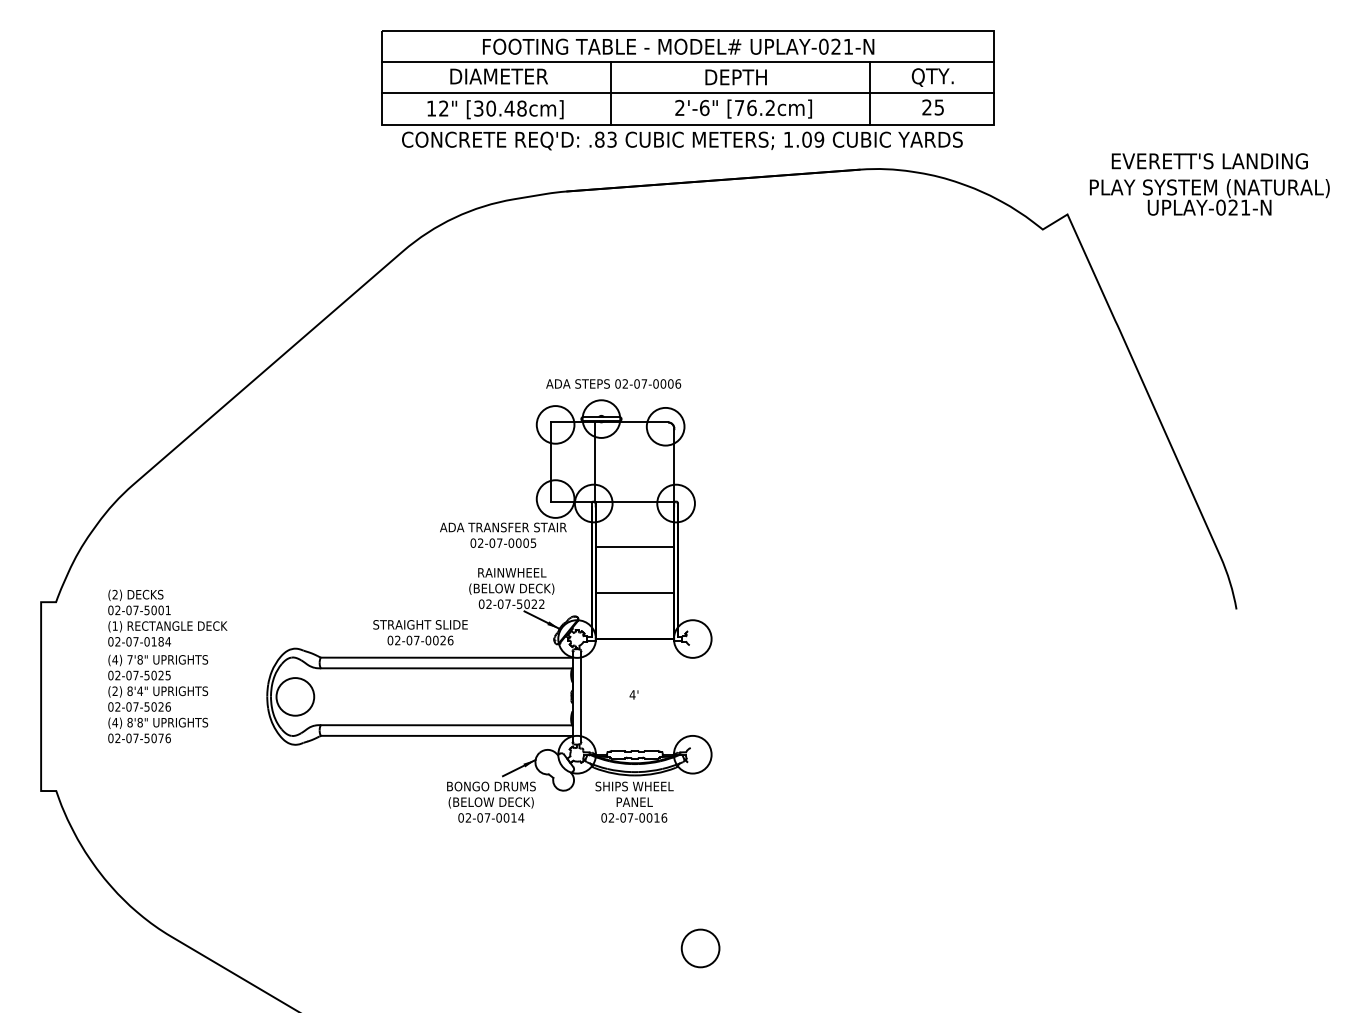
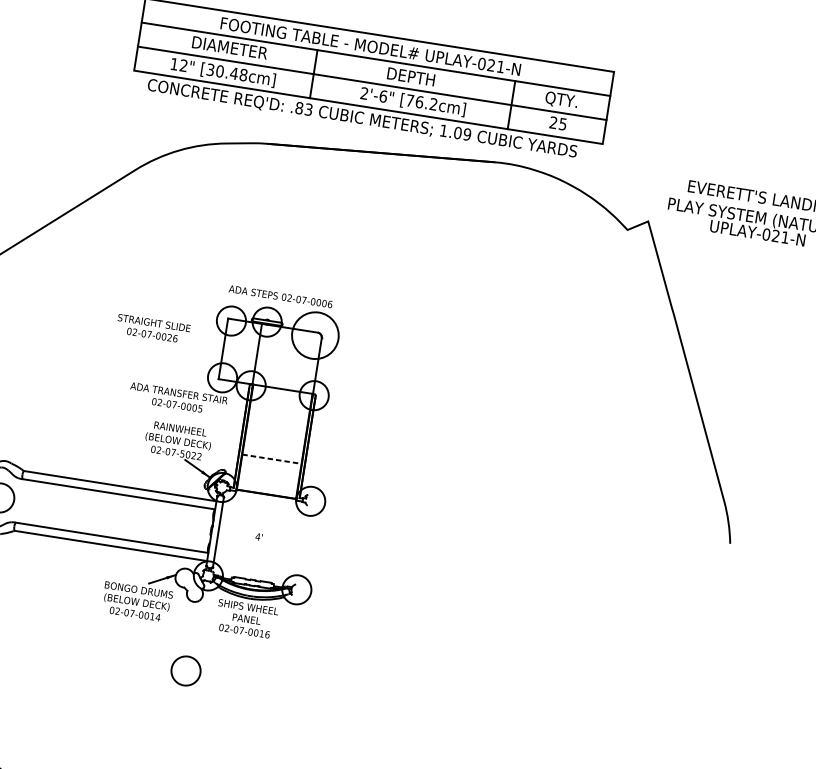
circle: (665, 426) -> (315, 335), size x1.6
line: (634, 547) -> (277, 424), removed
line: (634, 593) -> (271, 459), solid -> dashed
text: (420, 632) -> (153, 328), moved
circle: (700, 948) -> (185, 671), moved

